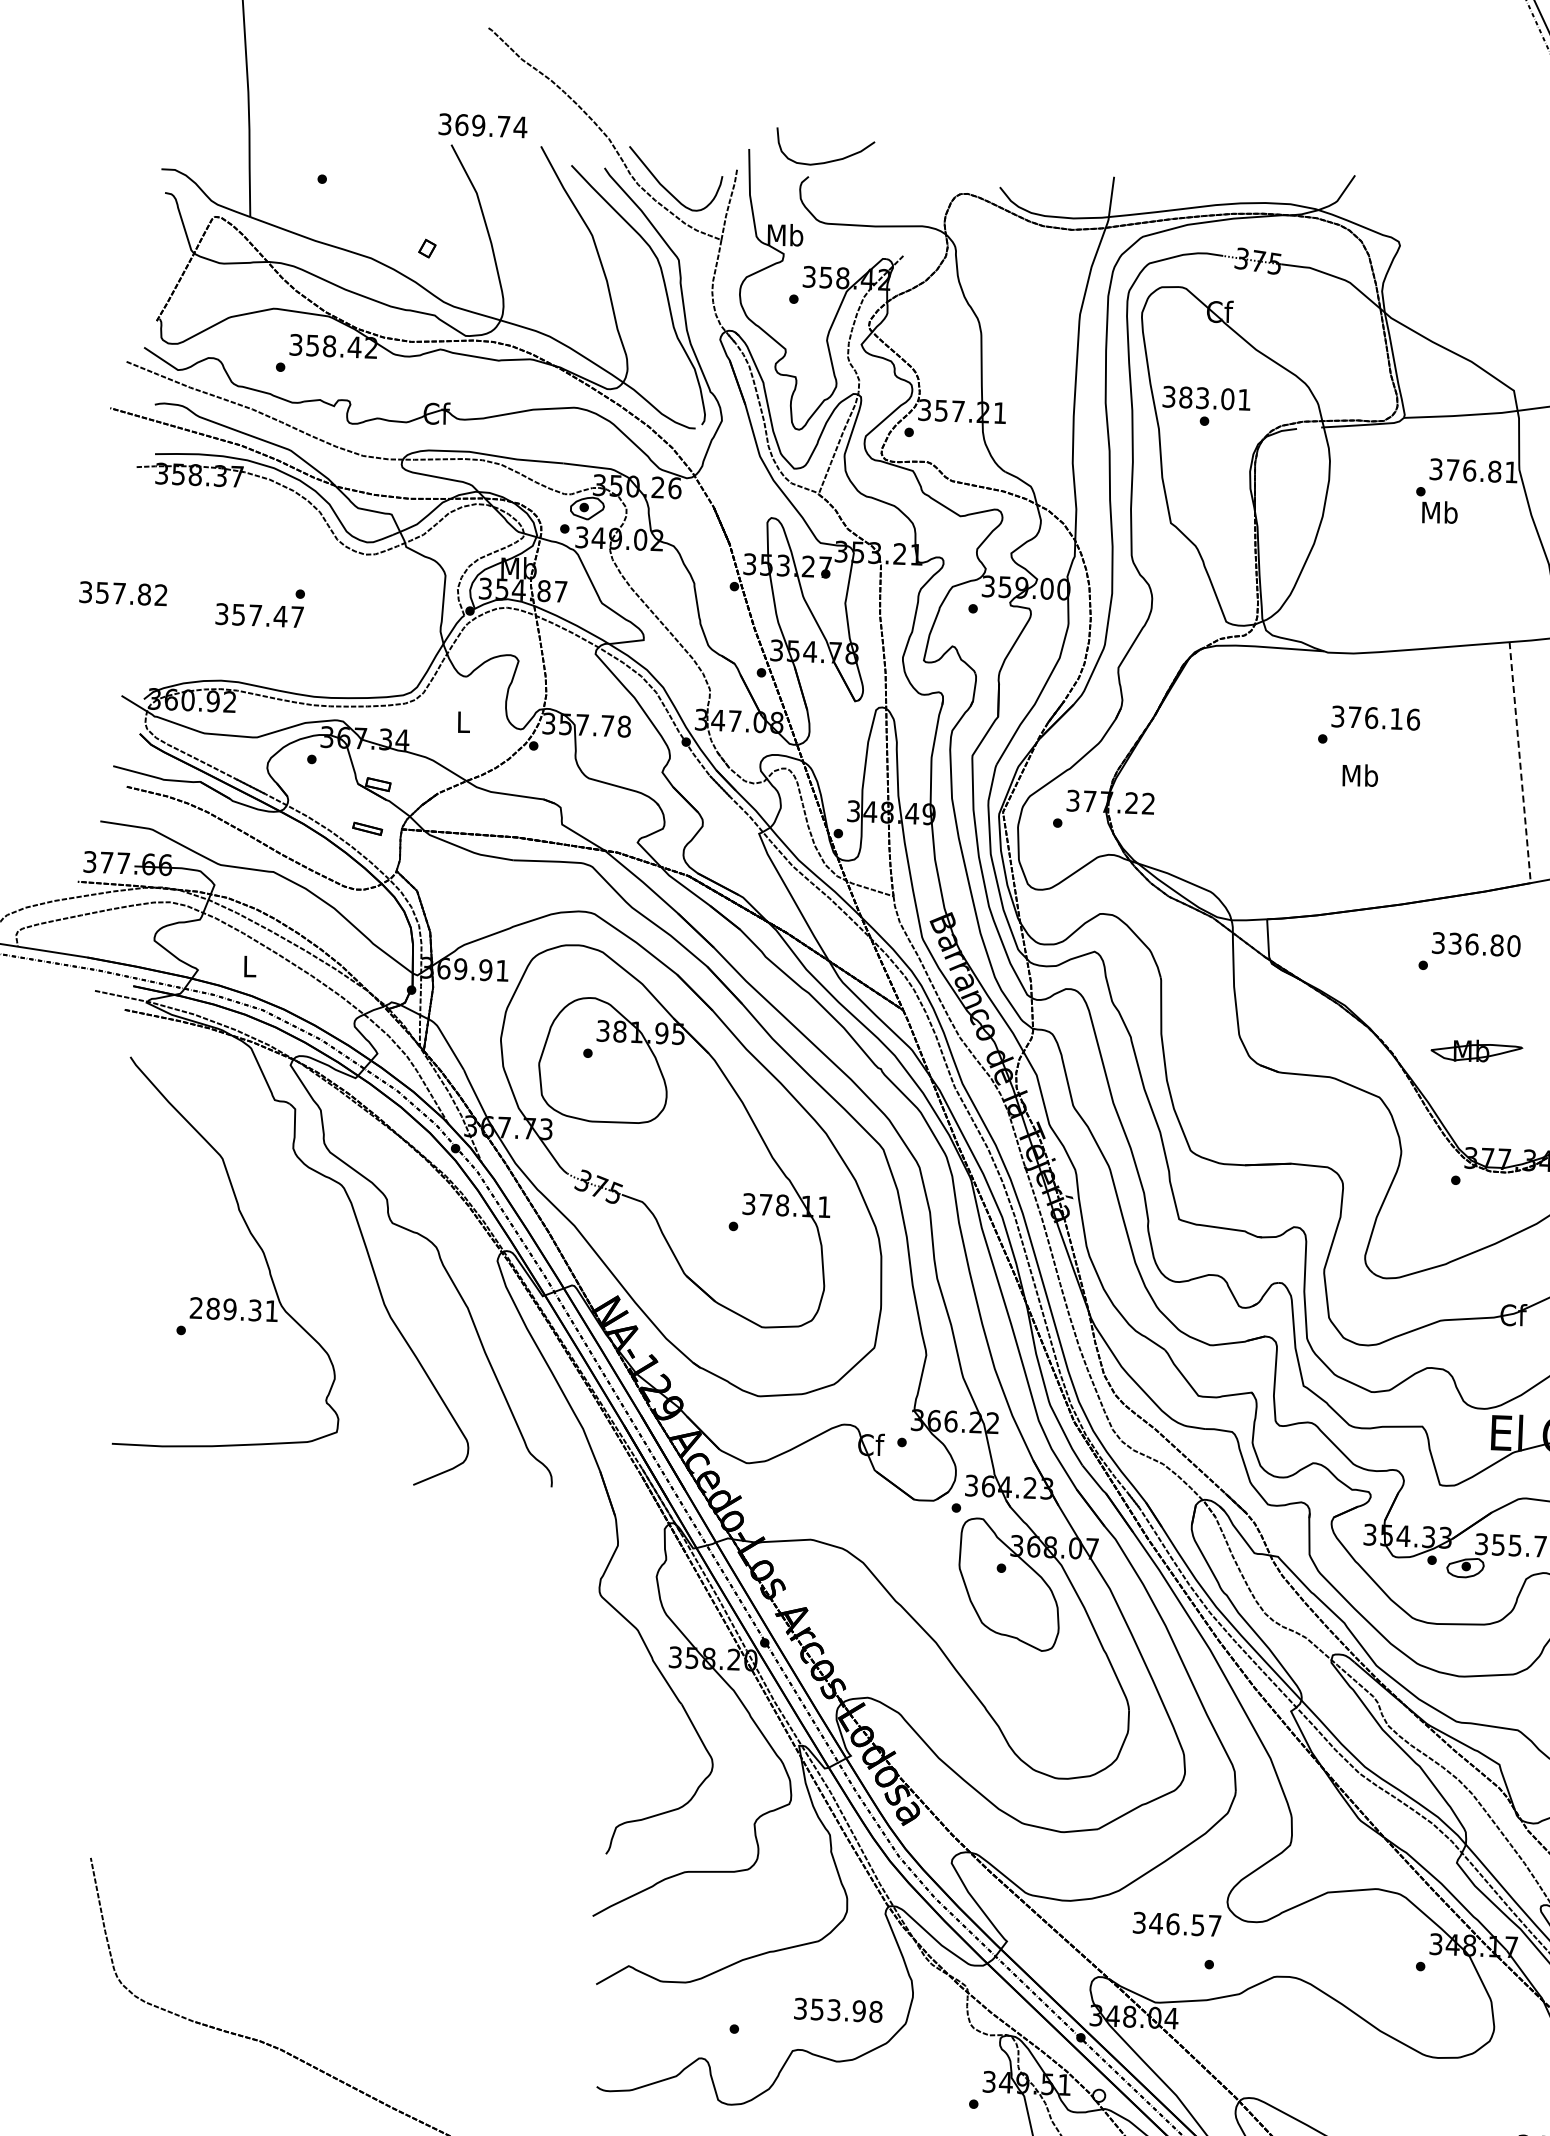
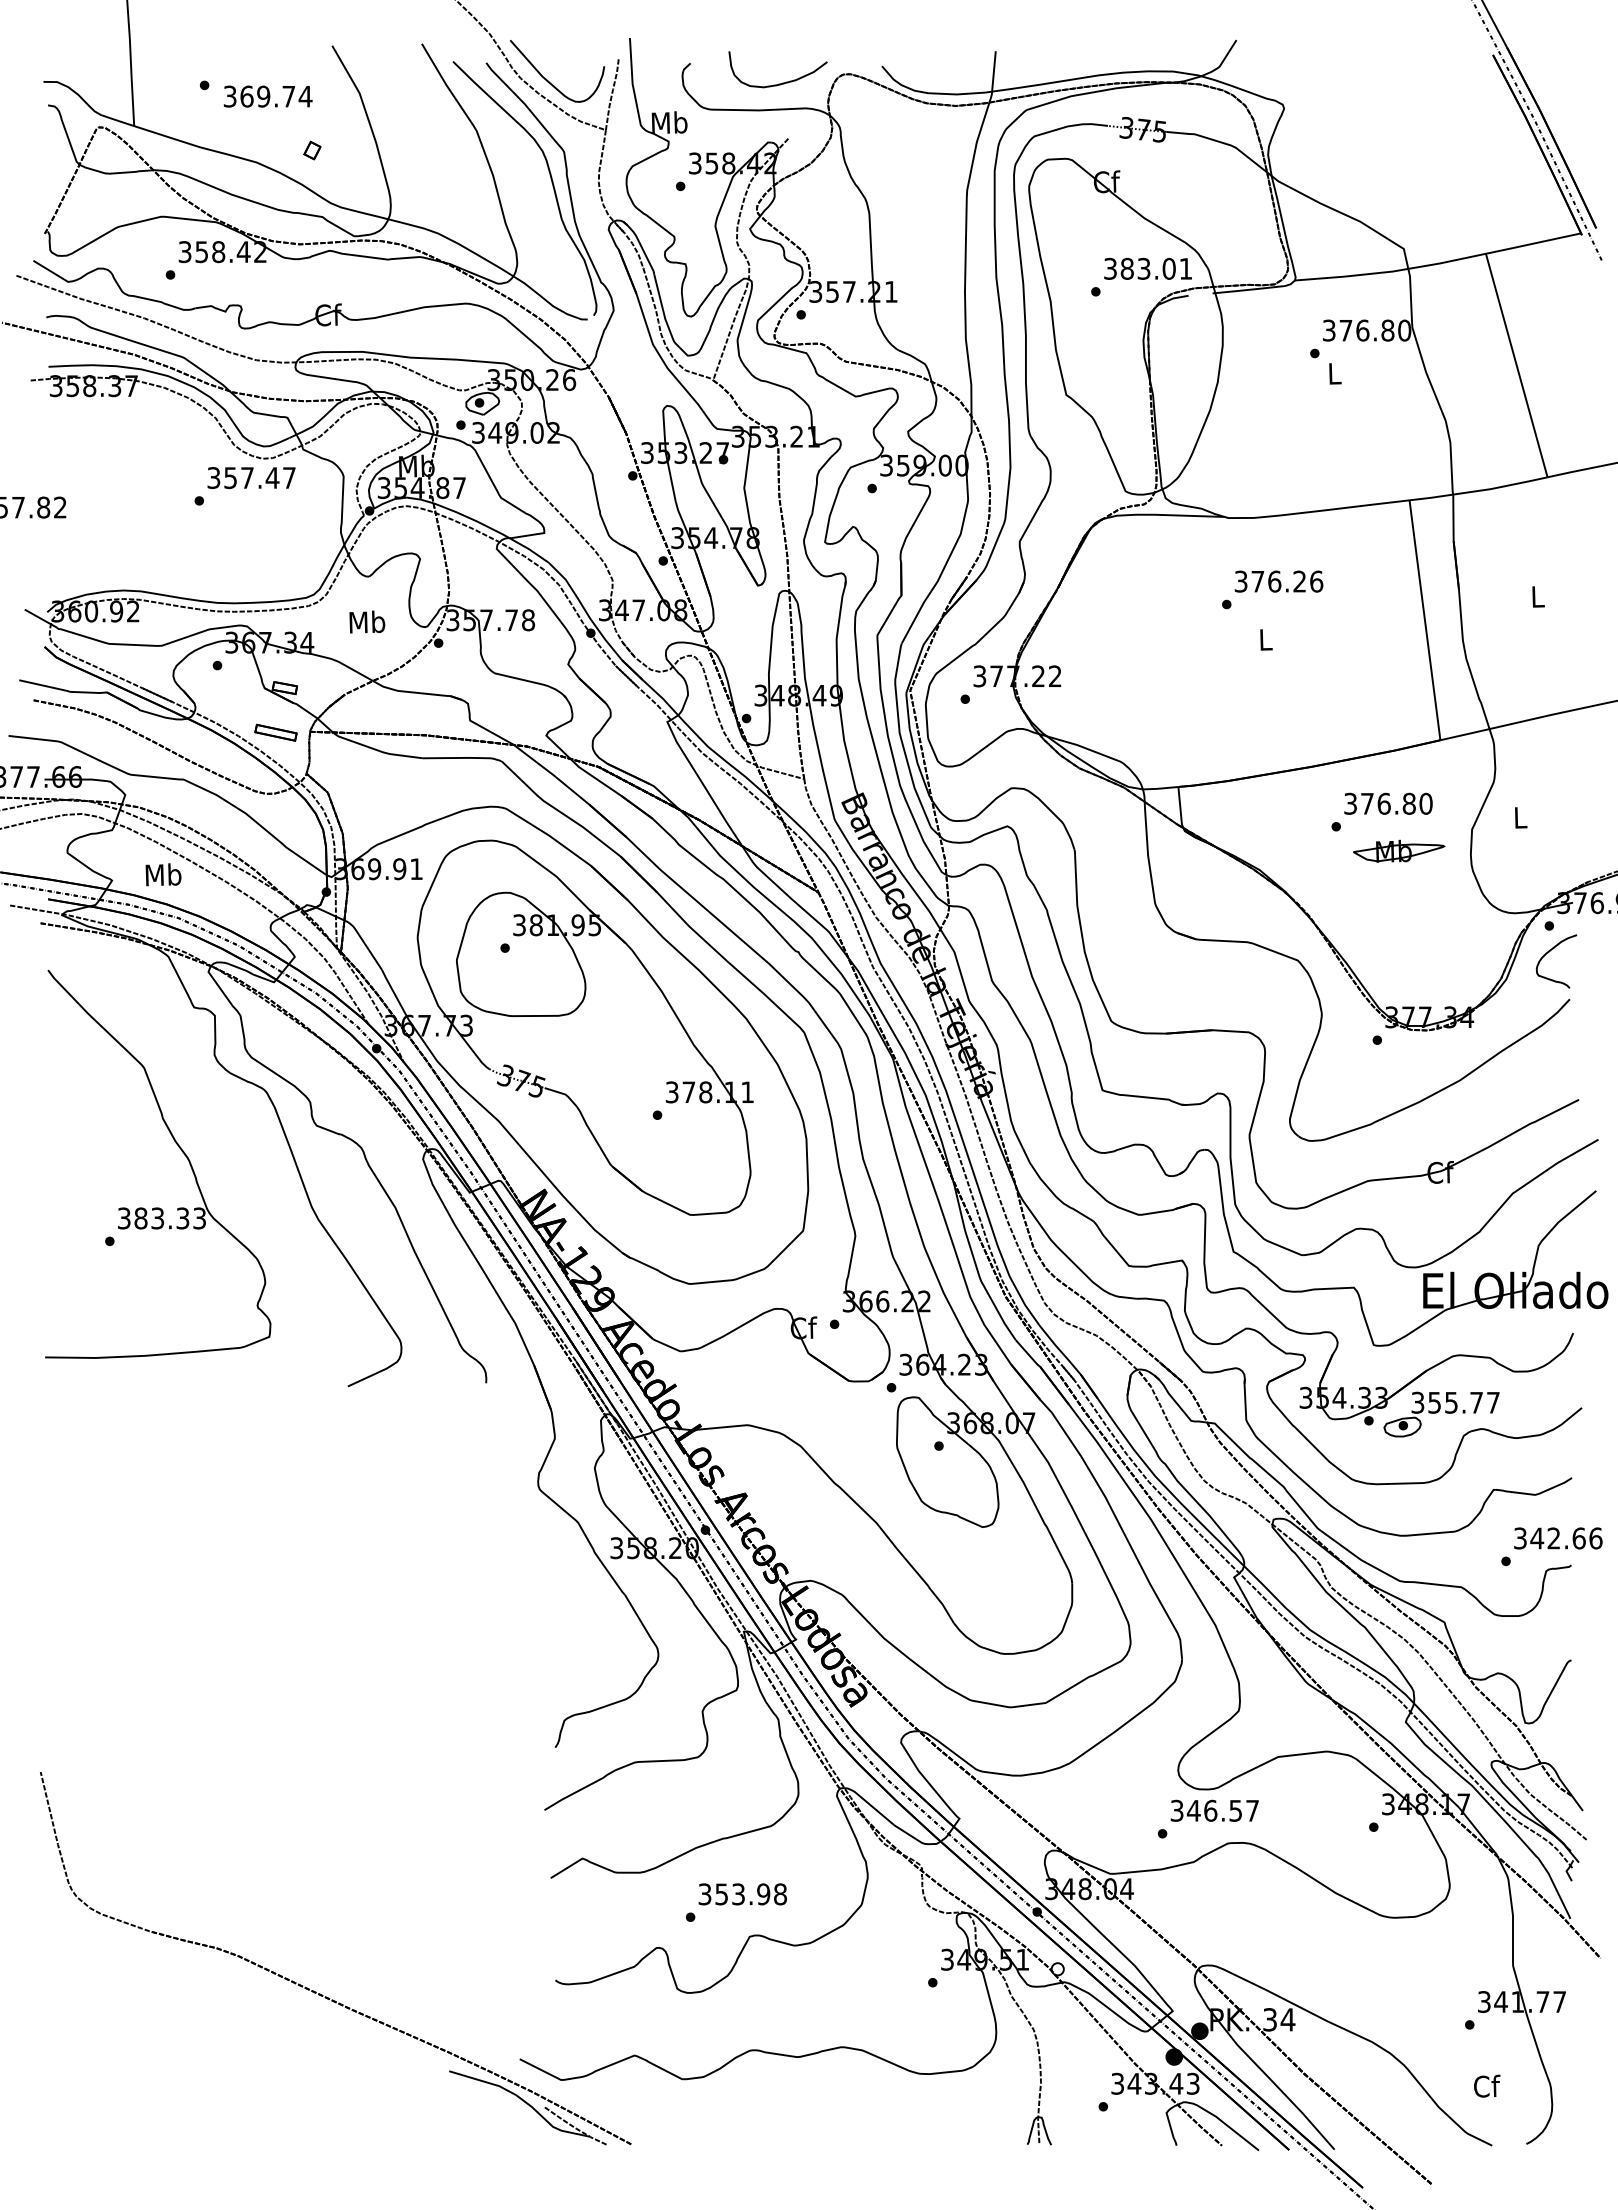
text: (482, 125) -> (267, 96), moved
curve: (829, 160) -> (782, 82), moved
text: (1206, 397) -> (1147, 268), moved
text: (1511, 472) -> (1404, 330), 376.81 -> 376.80
text: (1439, 512) -> (1334, 373), Mb -> L
text: (259, 615) -> (251, 477), moved
text: (1396, 718) -> (1299, 581), 376.16 -> 376.26
text: (463, 721) -> (367, 621), L -> Mb
line: (1519, 762) -> (1424, 620), dashed -> solid
text: (1360, 775) -> (1265, 639), Mb -> L
part: (367, 828) -> (275, 732), size x1.43
text: (1455, 943) -> (1367, 803), 336.80 -> 376.80
text: (249, 966) -> (163, 874), L -> Mb
part: (1477, 1050) -> (1399, 850), moved
text: (233, 1309) -> (161, 1218), 289.31 -> 383.33
text: (1176, 1924) -> (1214, 1810), moved
text: (838, 2010) -> (742, 1894), moved

